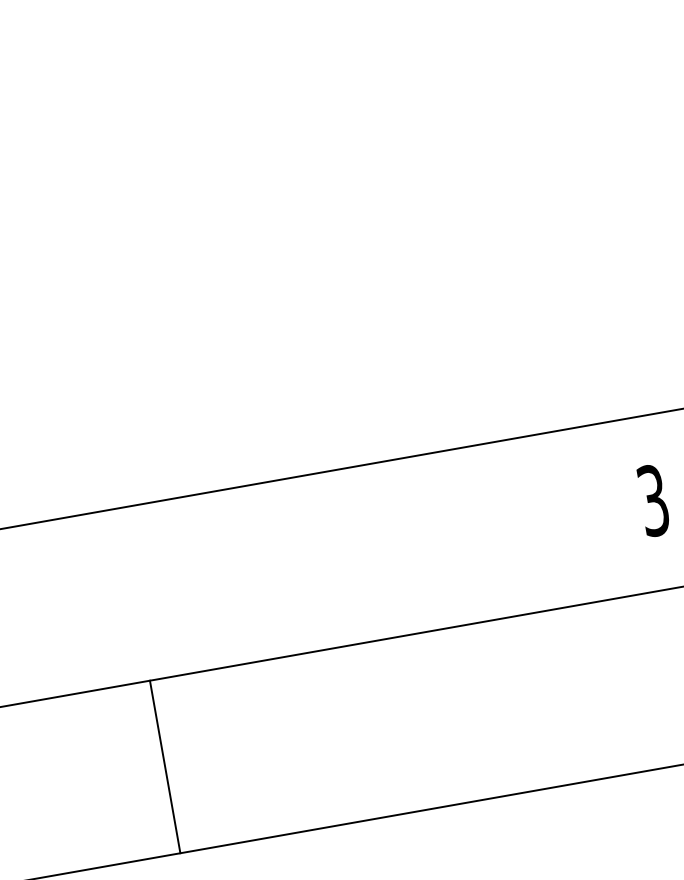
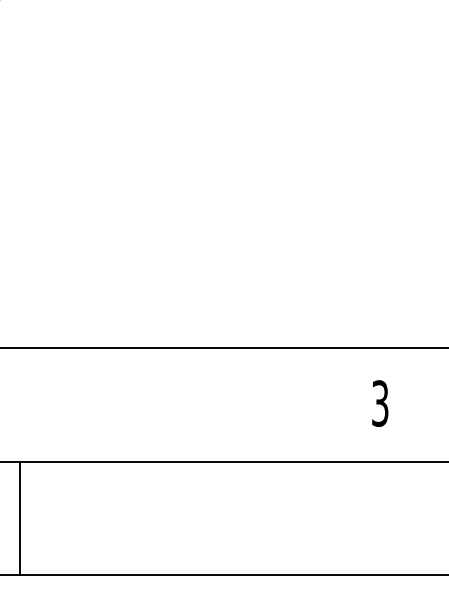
line: (165, 765) -> (20, 517), moved

